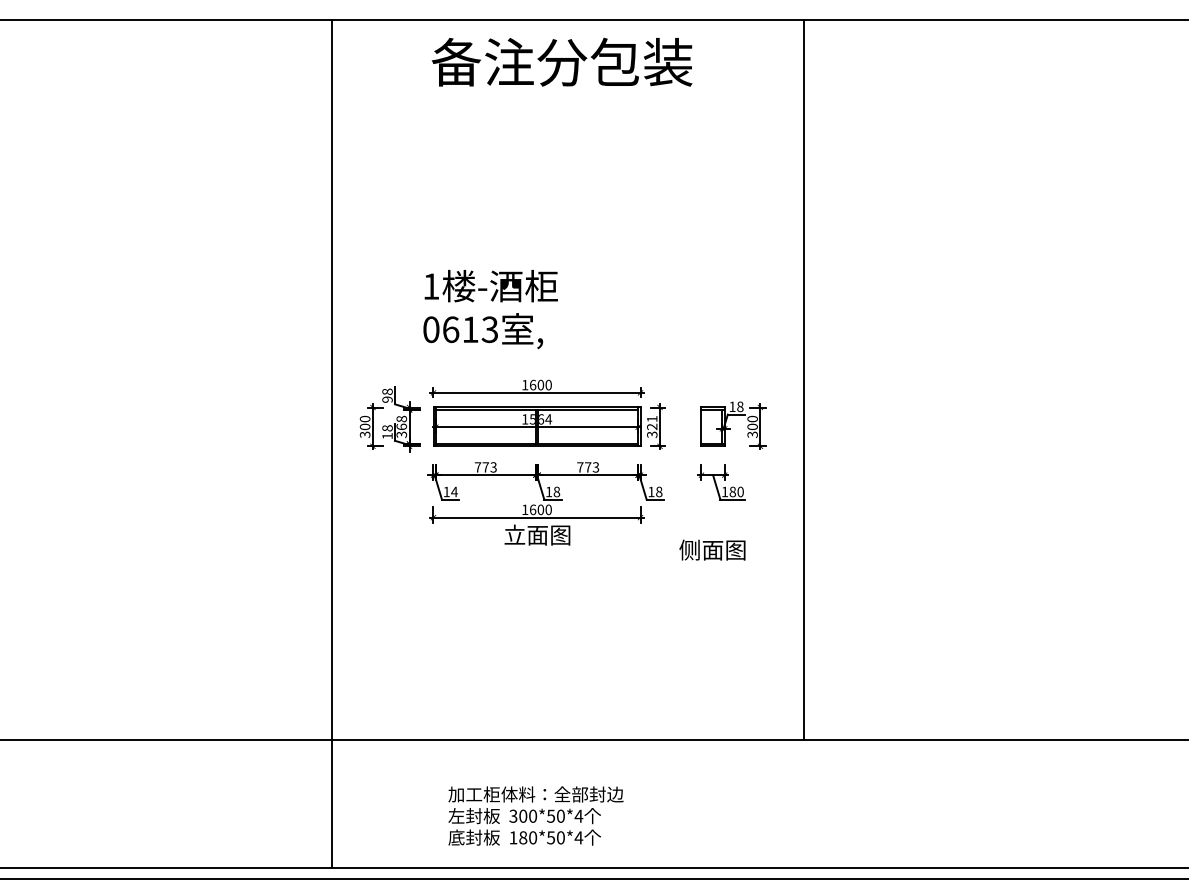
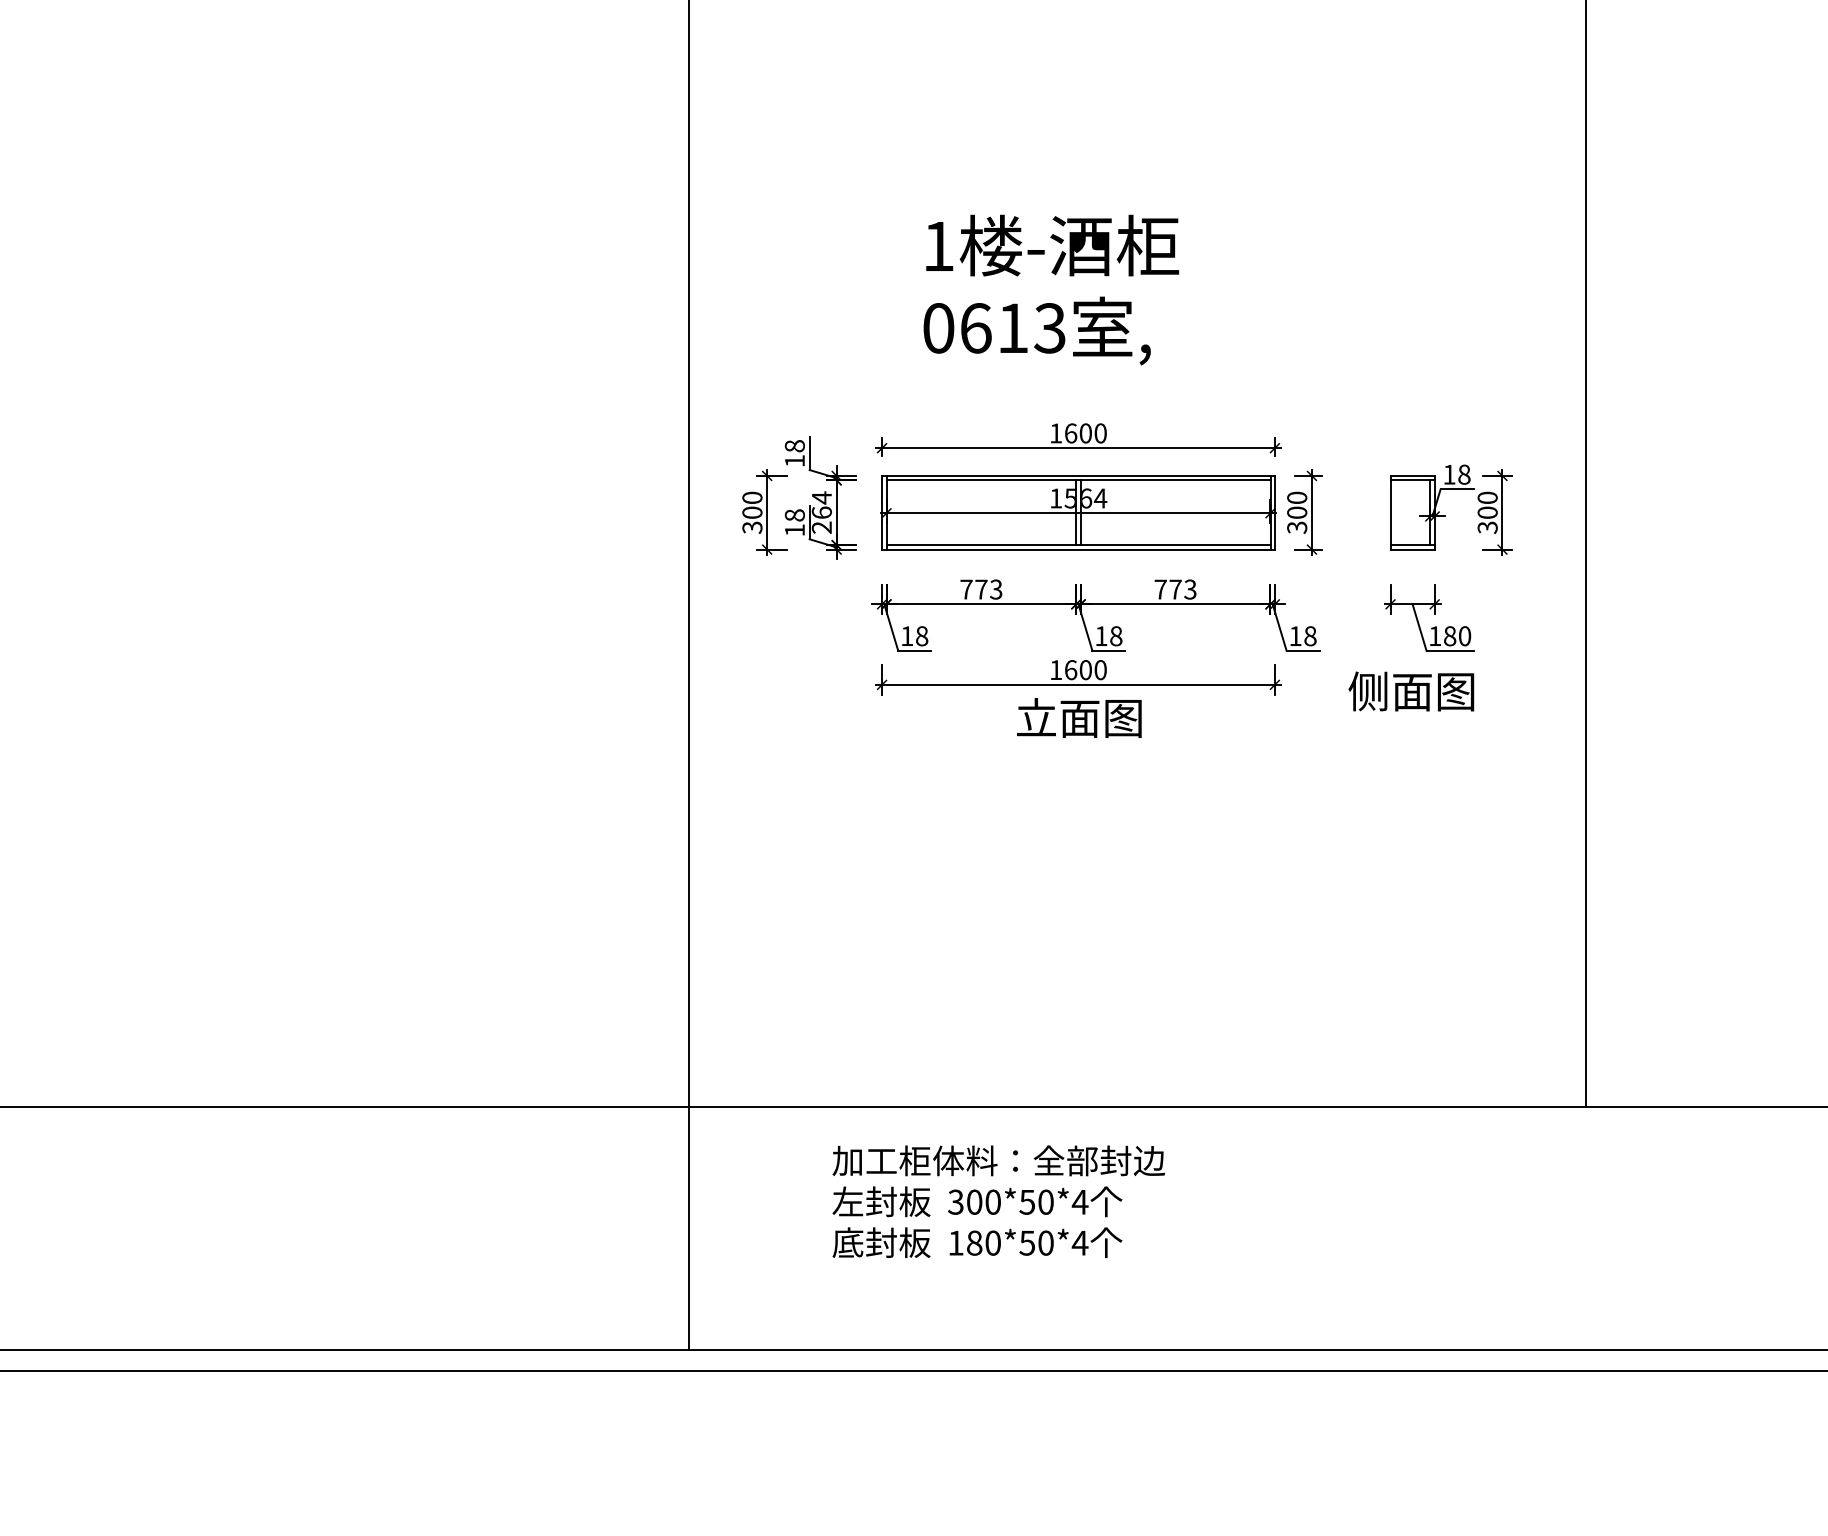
text: (490, 309) -> (1050, 289), moved
text: (387, 399) -> (794, 460), 98 -> 18
text: (652, 422) -> (1297, 504), 321 -> 300
text: (401, 426) -> (821, 511), 368 -> 264
text: (454, 491) -> (921, 635), 14 -> 18
text: (712, 549) -> (1411, 690), moved
text: (535, 815) -> (997, 1200), moved

